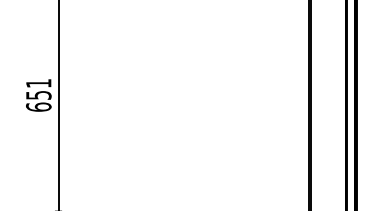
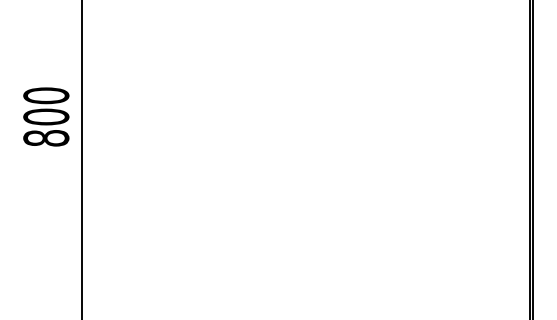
text: (38, 94) -> (45, 115), 651 -> 800

